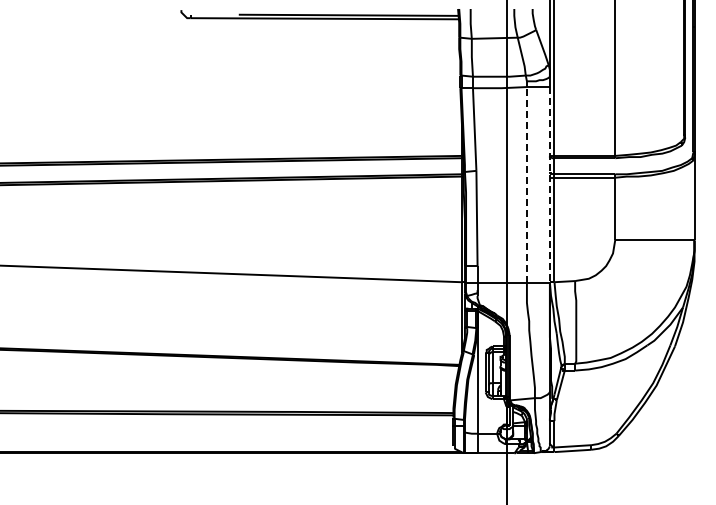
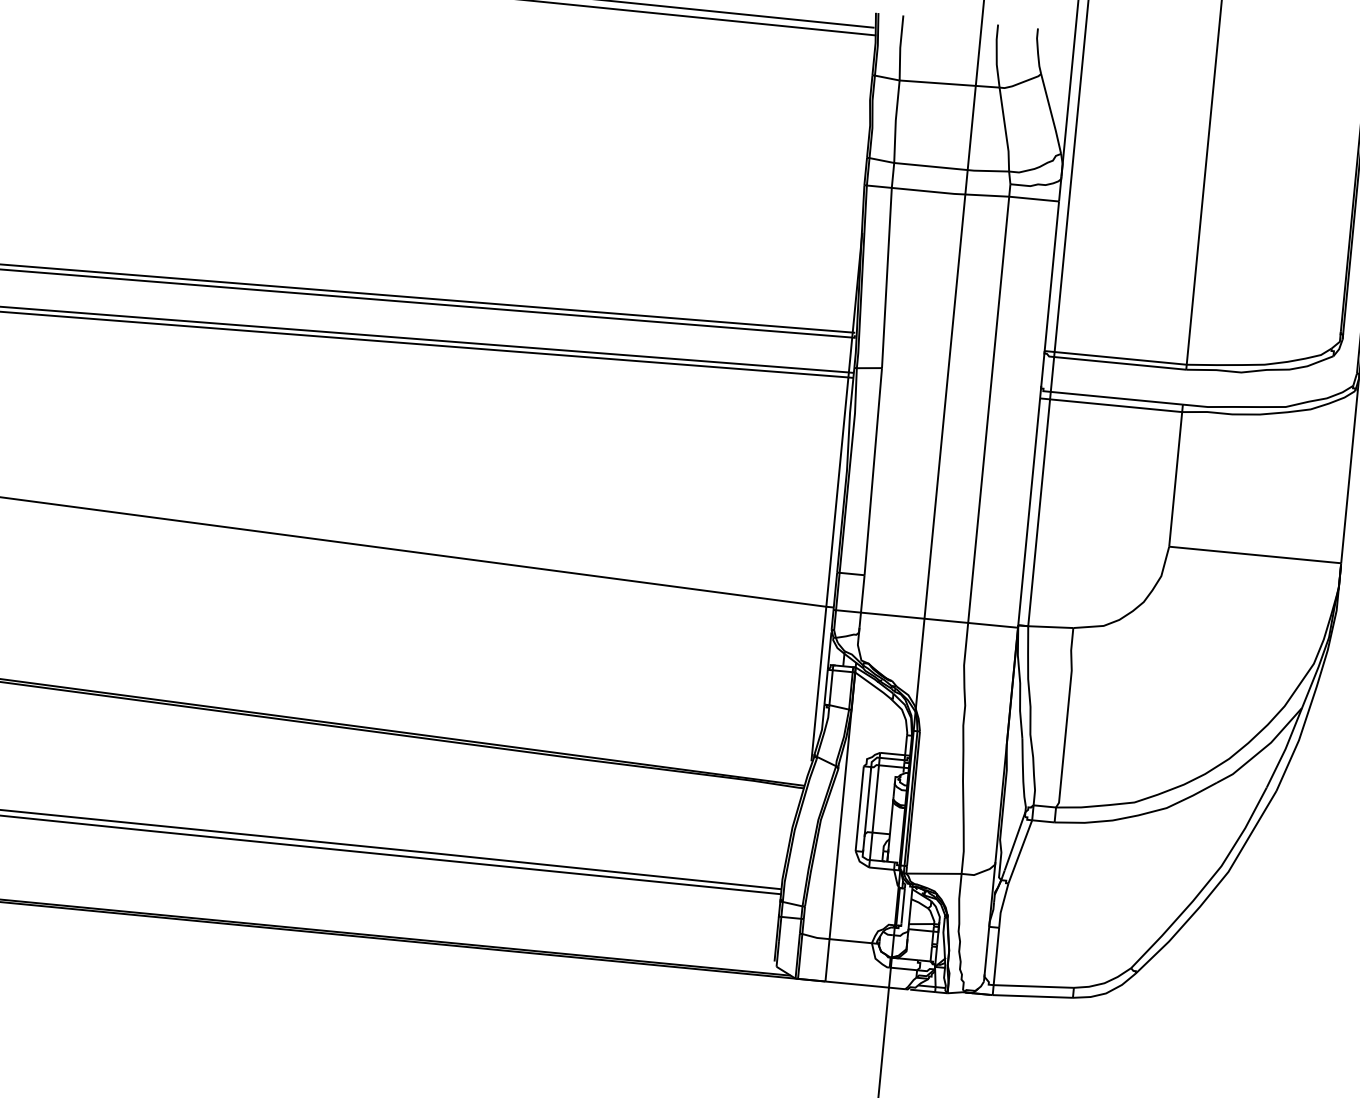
line: (526, 184) -> (987, 408), dashed -> solid
line: (549, 185) -> (1037, 415), dashed -> solid

